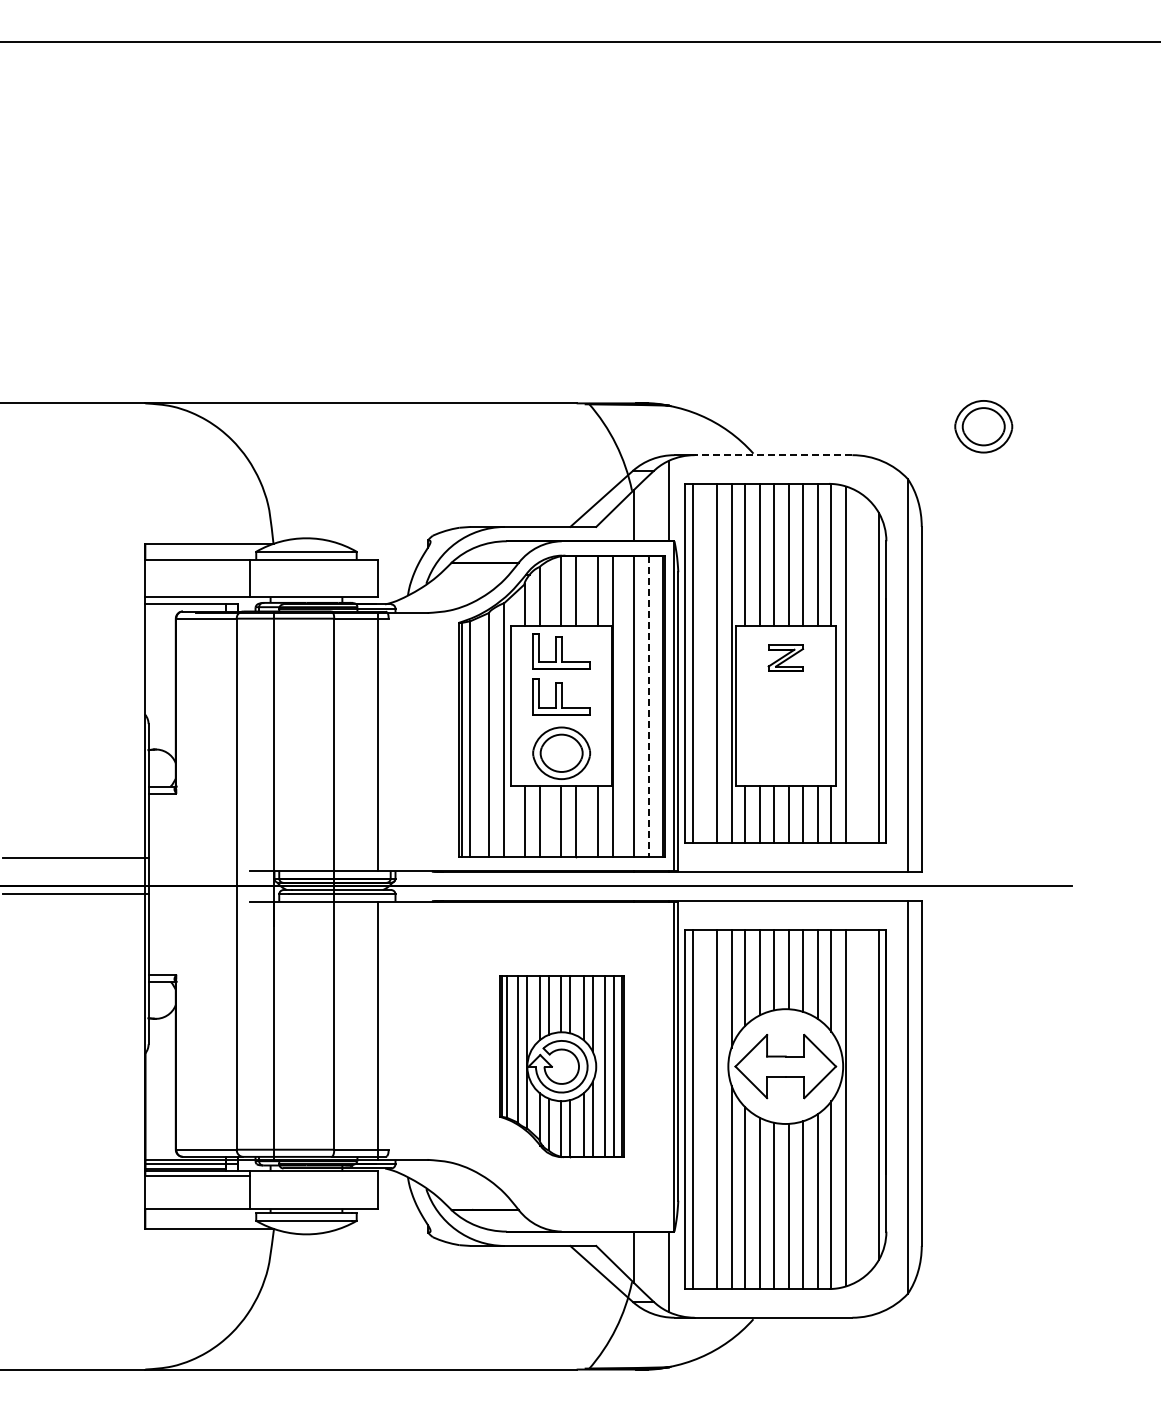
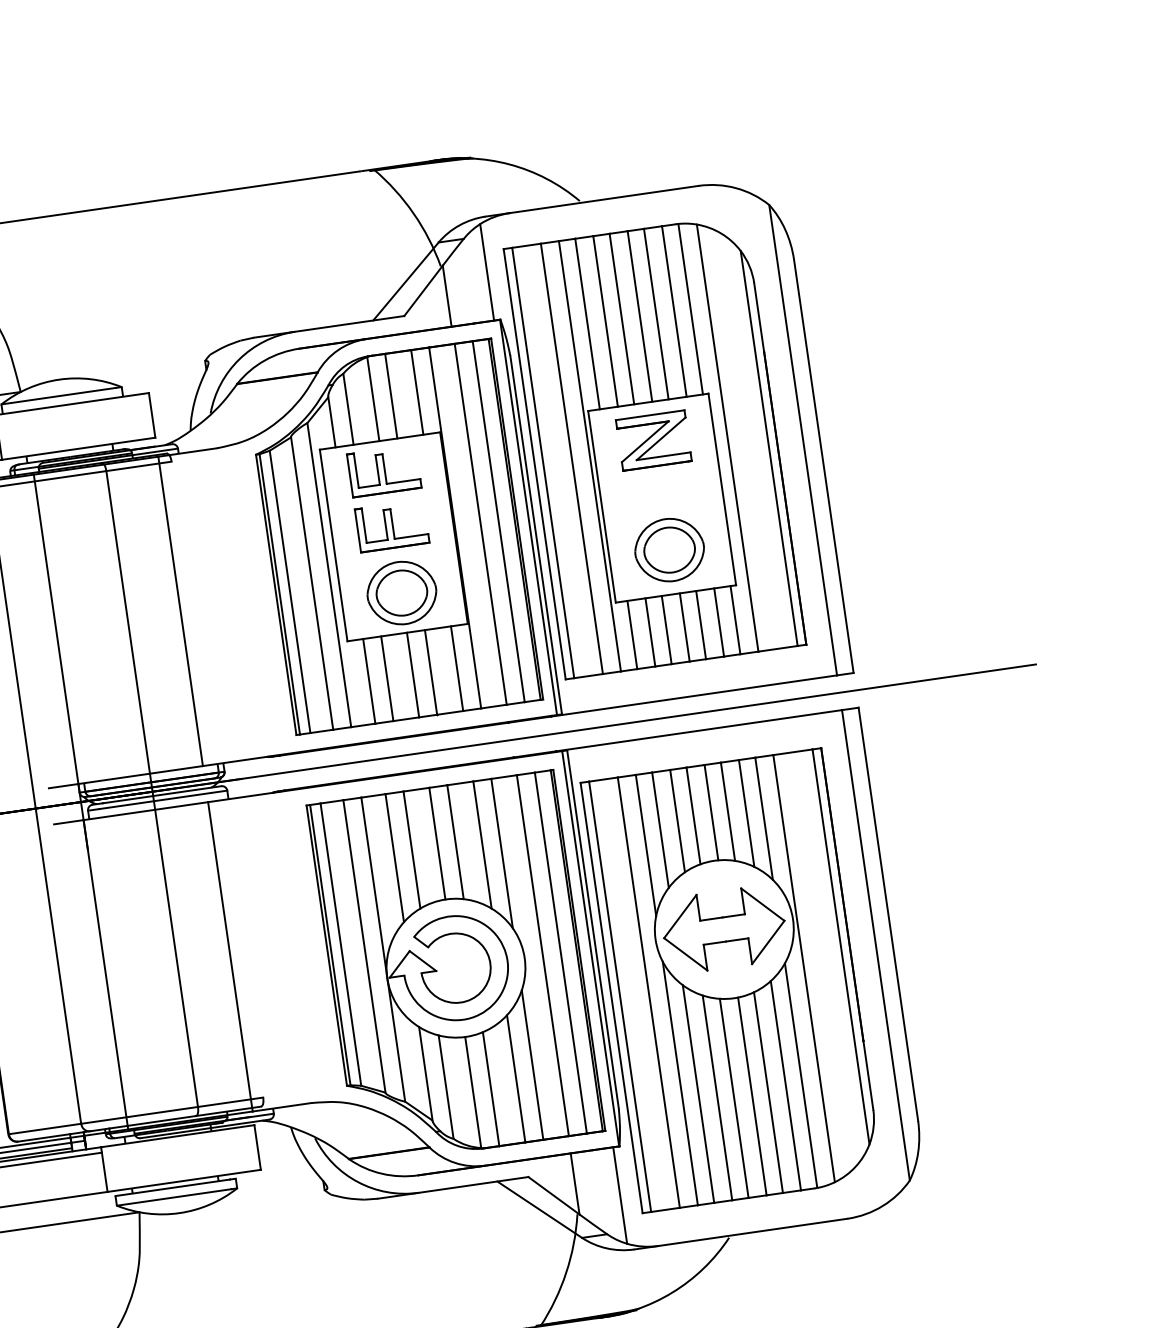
part: (983, 426) -> (669, 549), moved
line: (773, 455) -> (604, 199), dashed -> solid
part: (785, 657) -> (653, 439), size x1.67
line: (649, 706) -> (499, 521), dashed -> solid
part: (561, 1066) -> (455, 968), size x1.67

